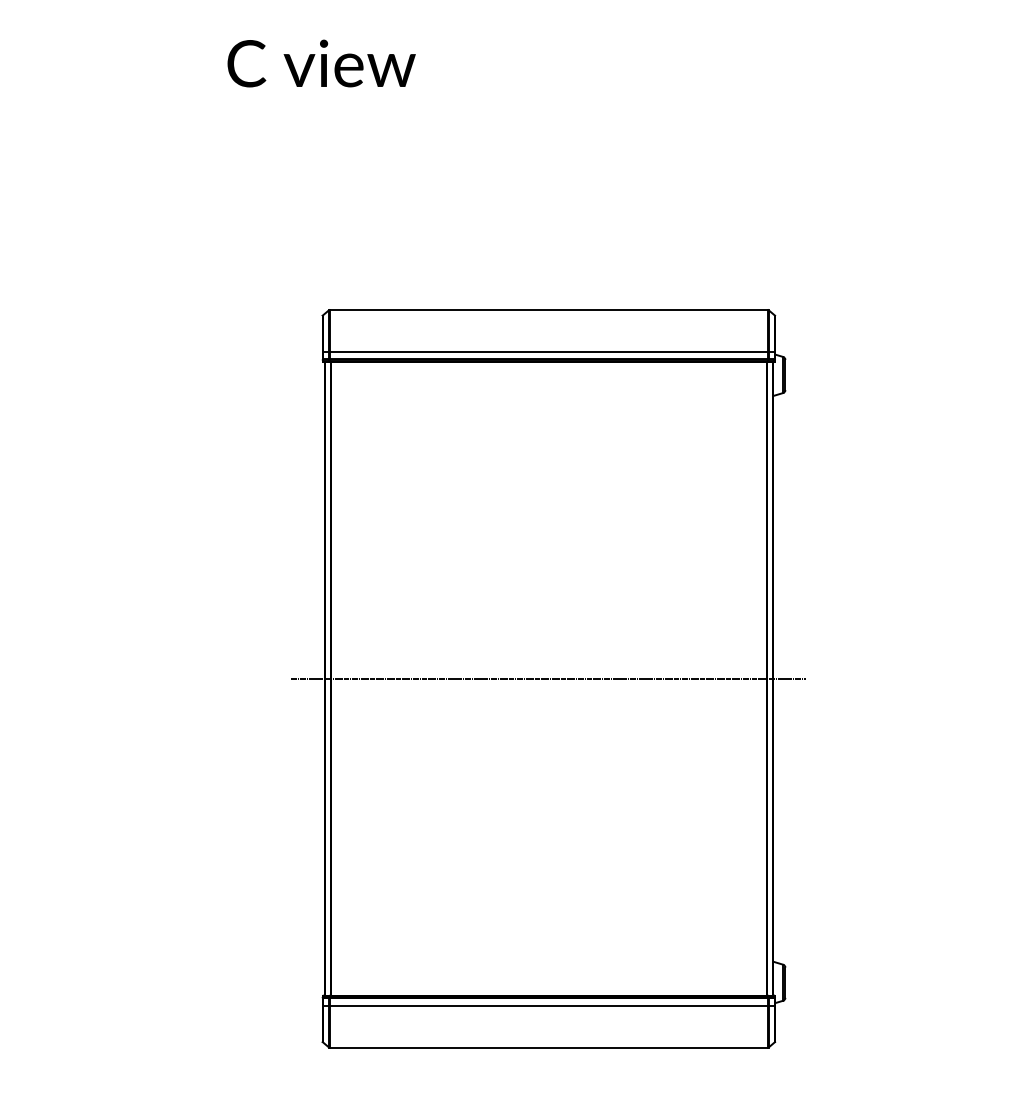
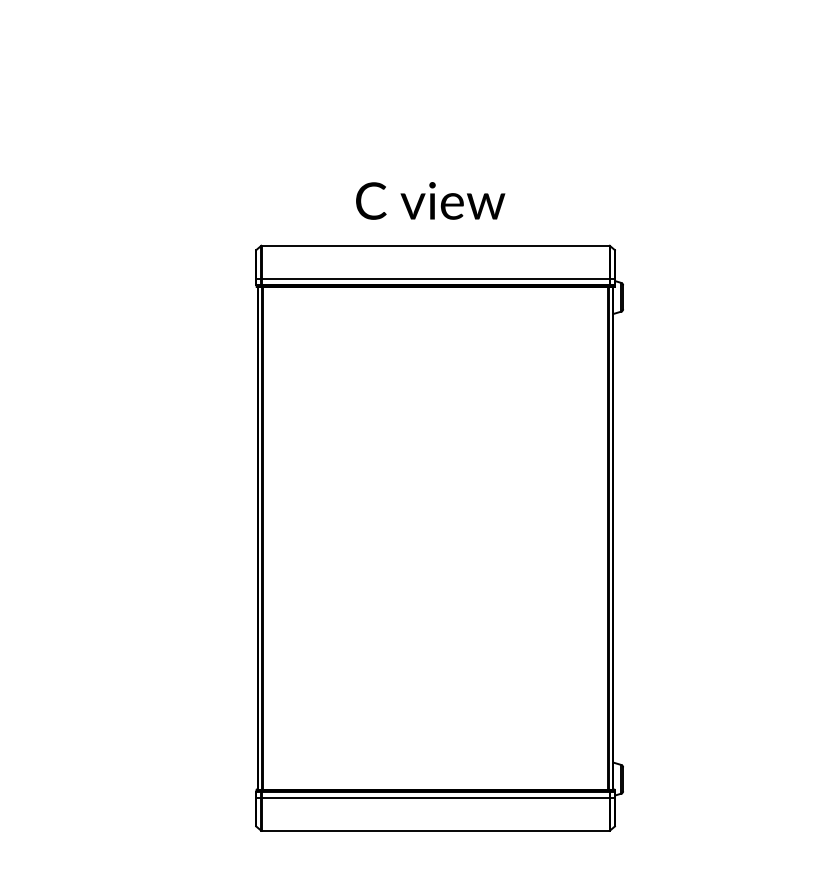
text: (321, 63) -> (430, 200), moved
line: (548, 678) -> (435, 538), removed

